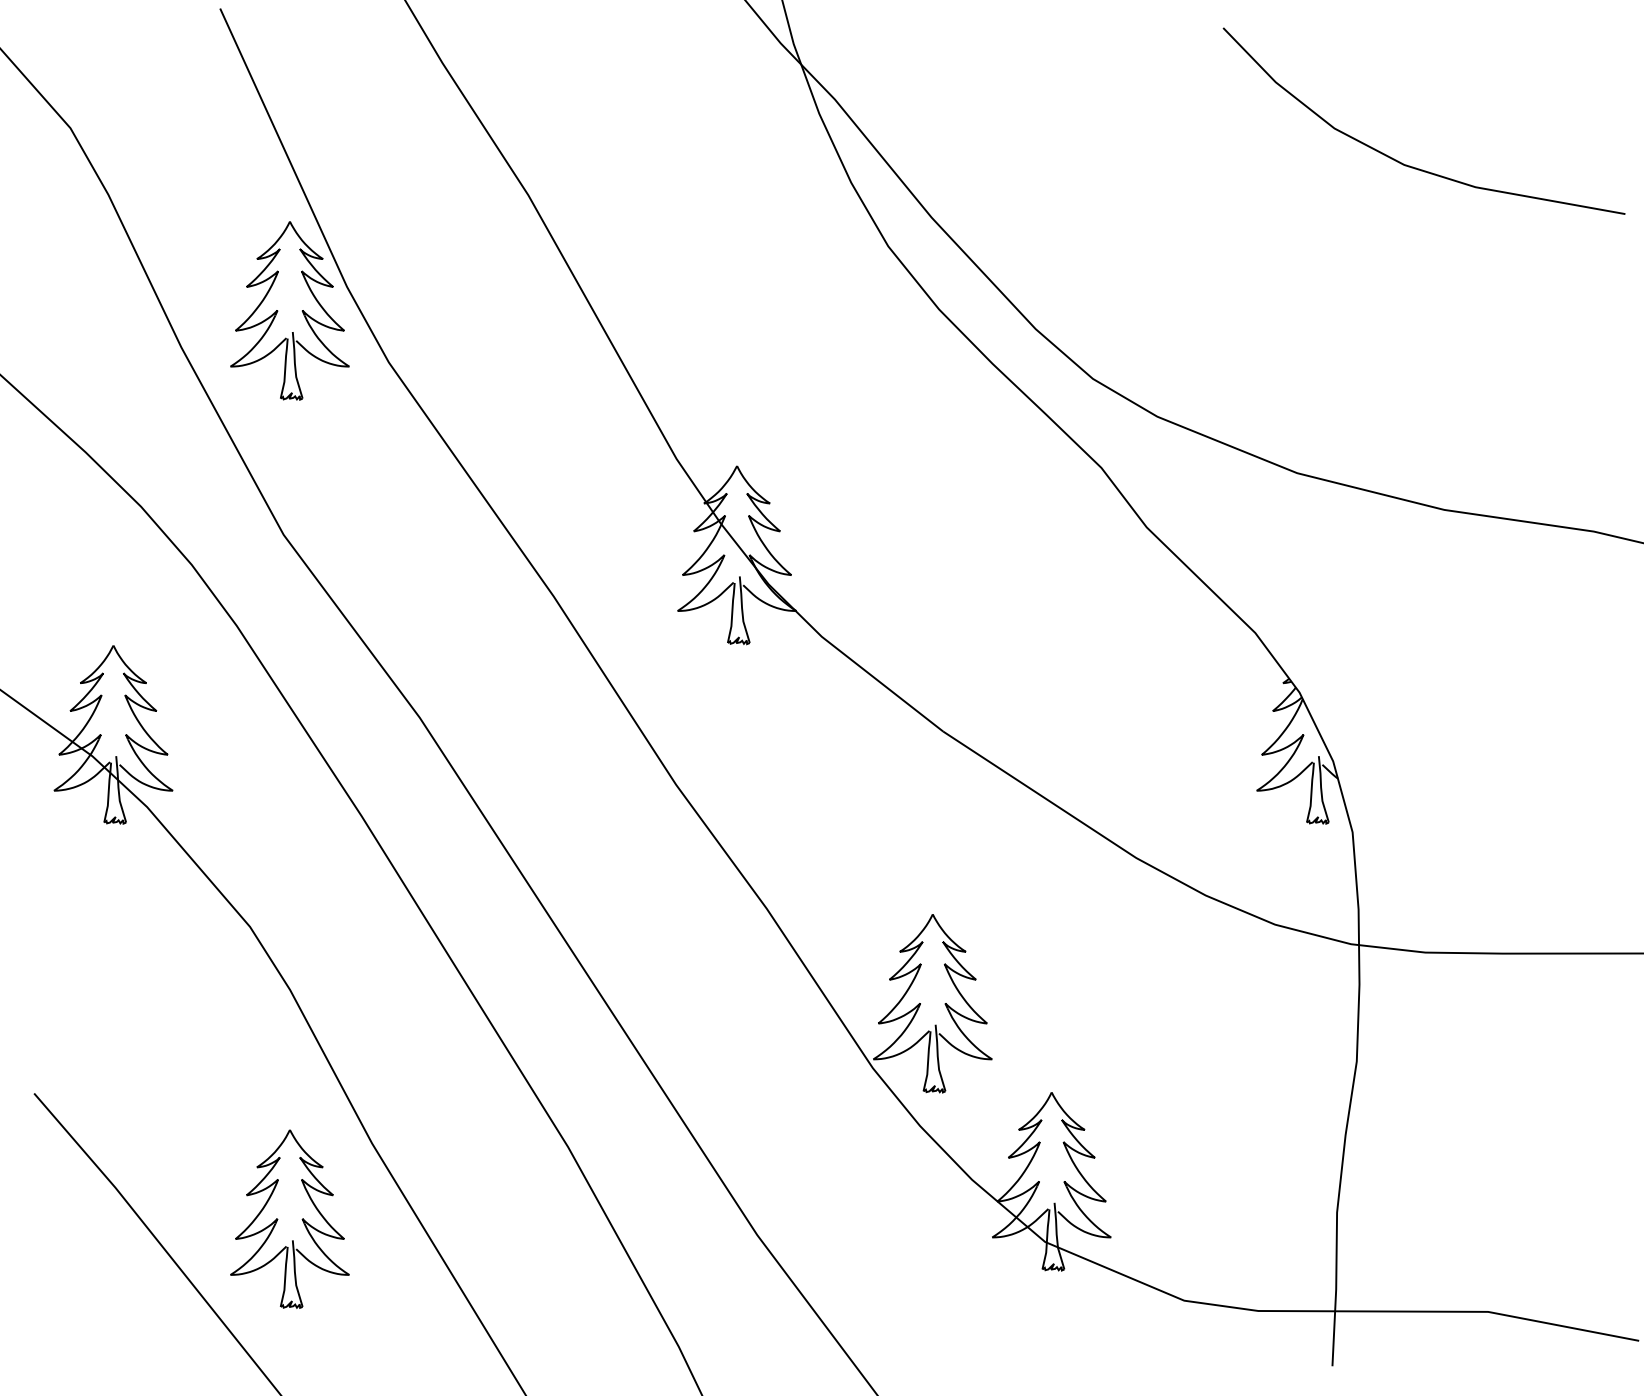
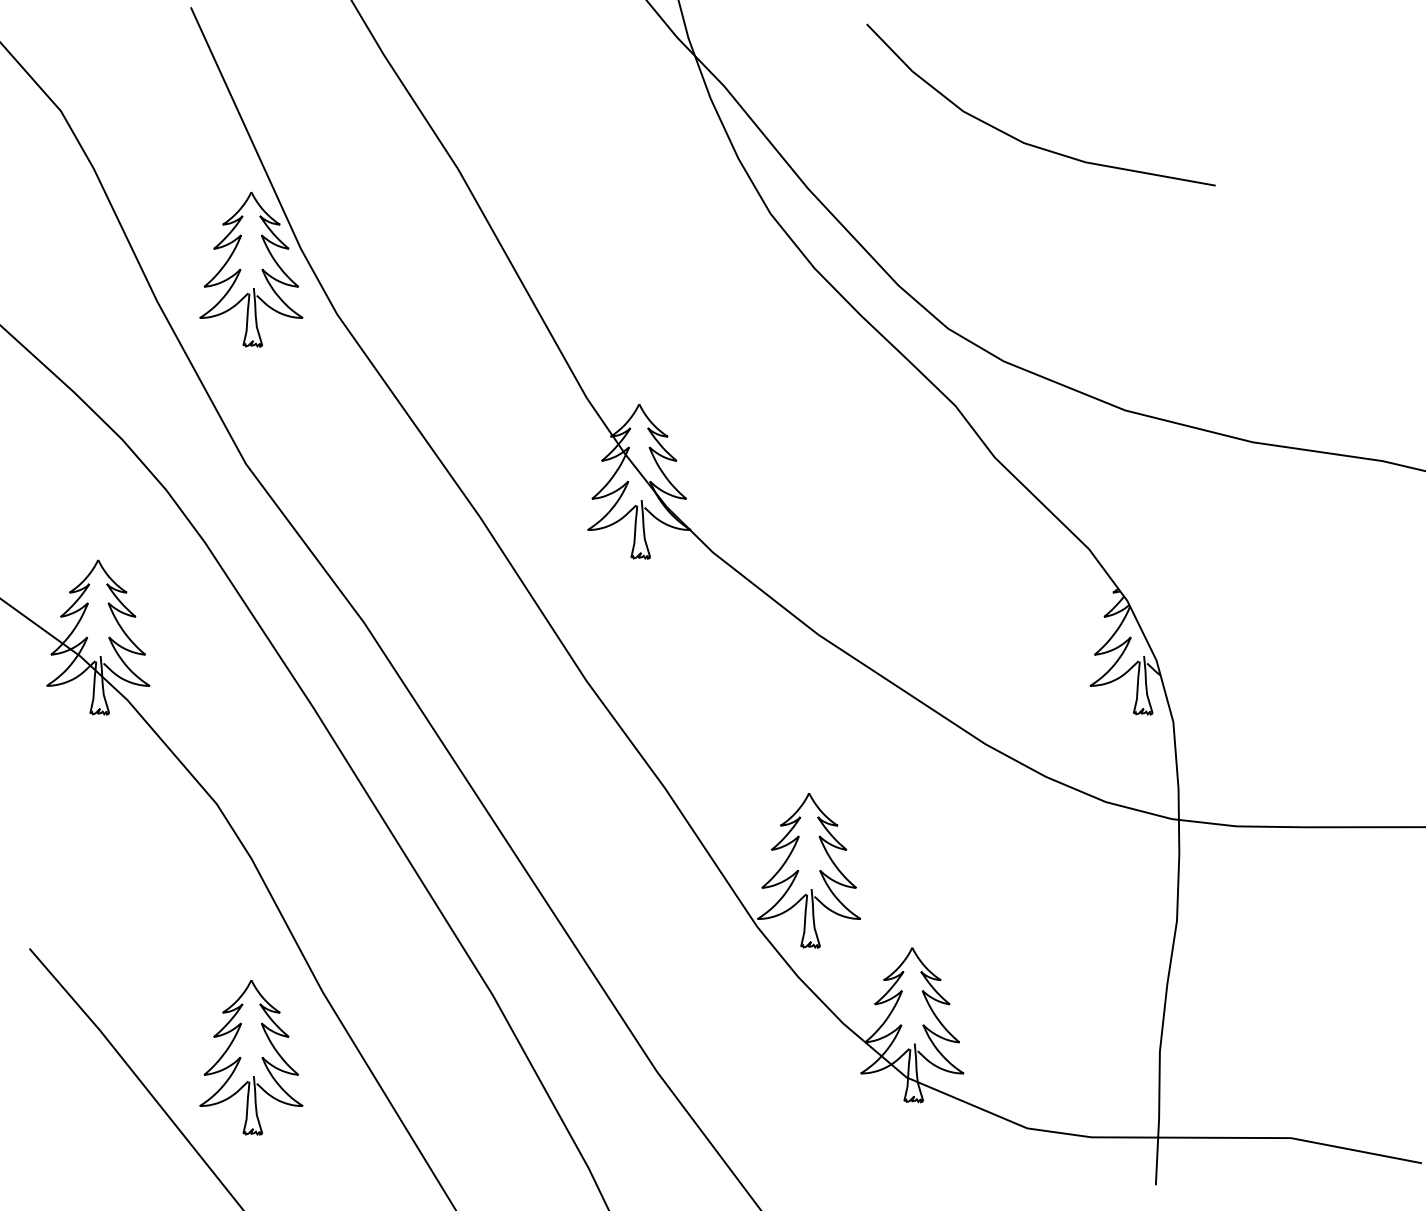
curve: (1400, 161) -> (1020, 140), moved

